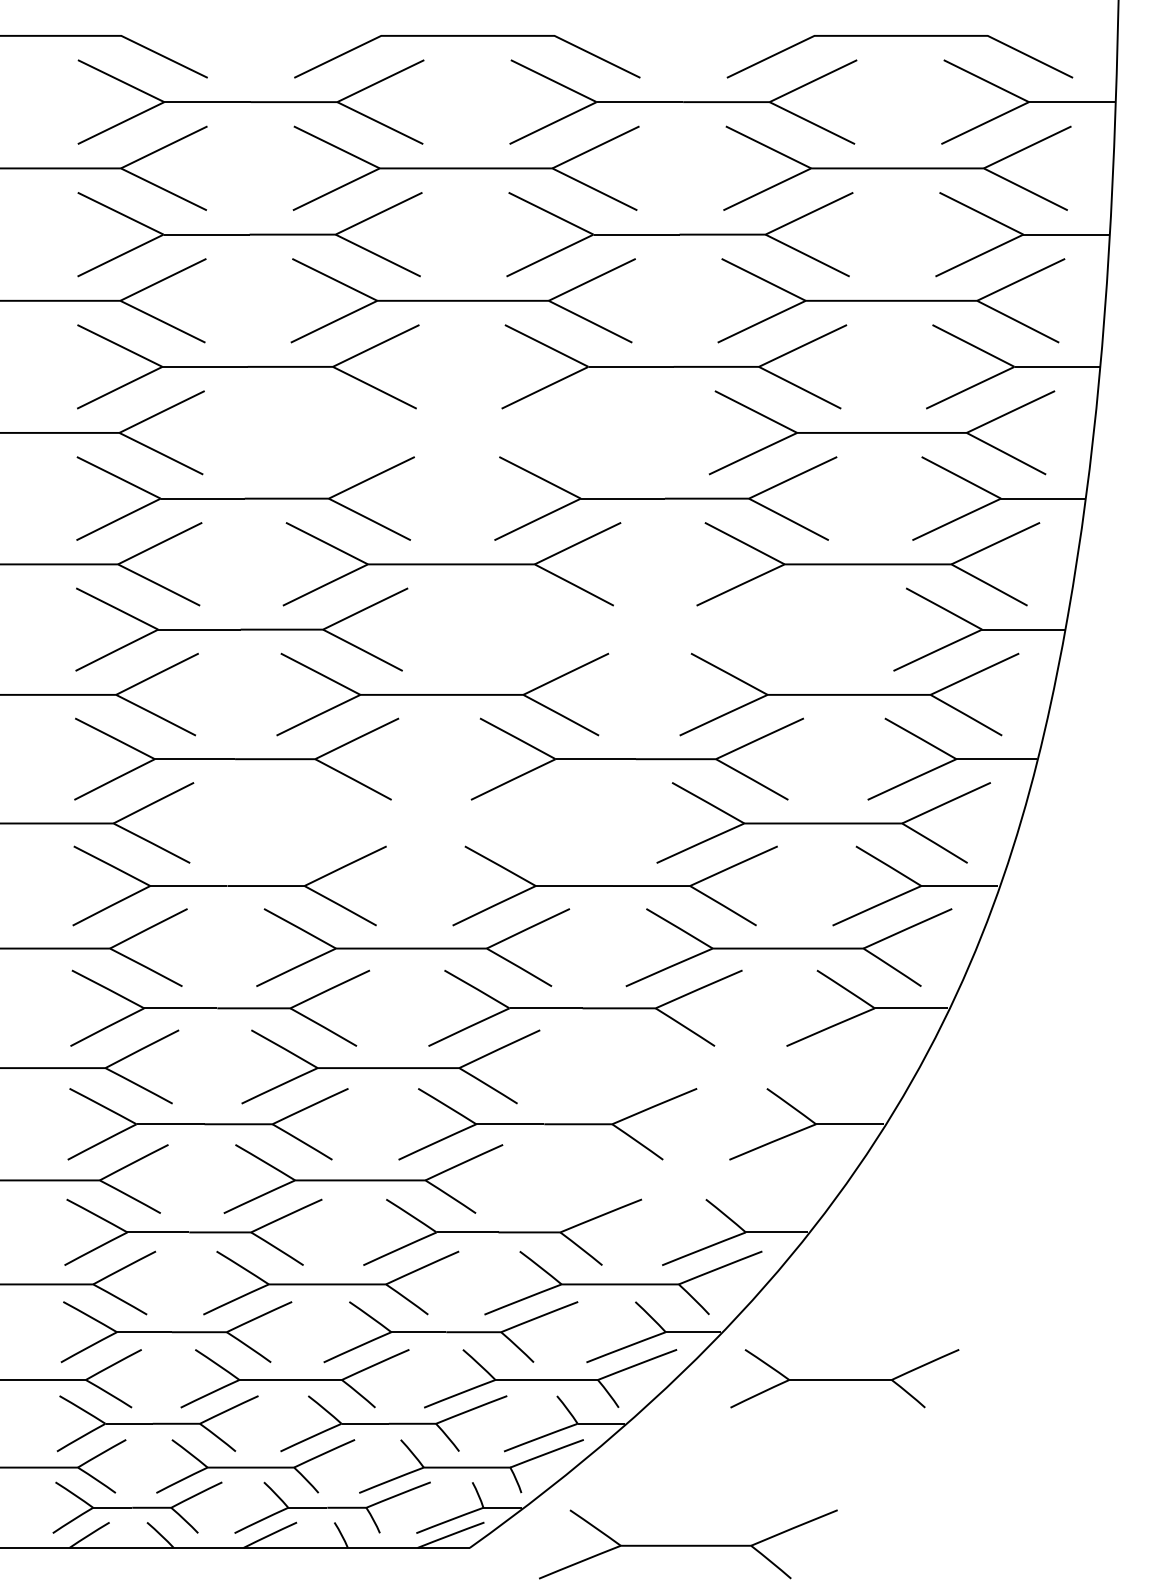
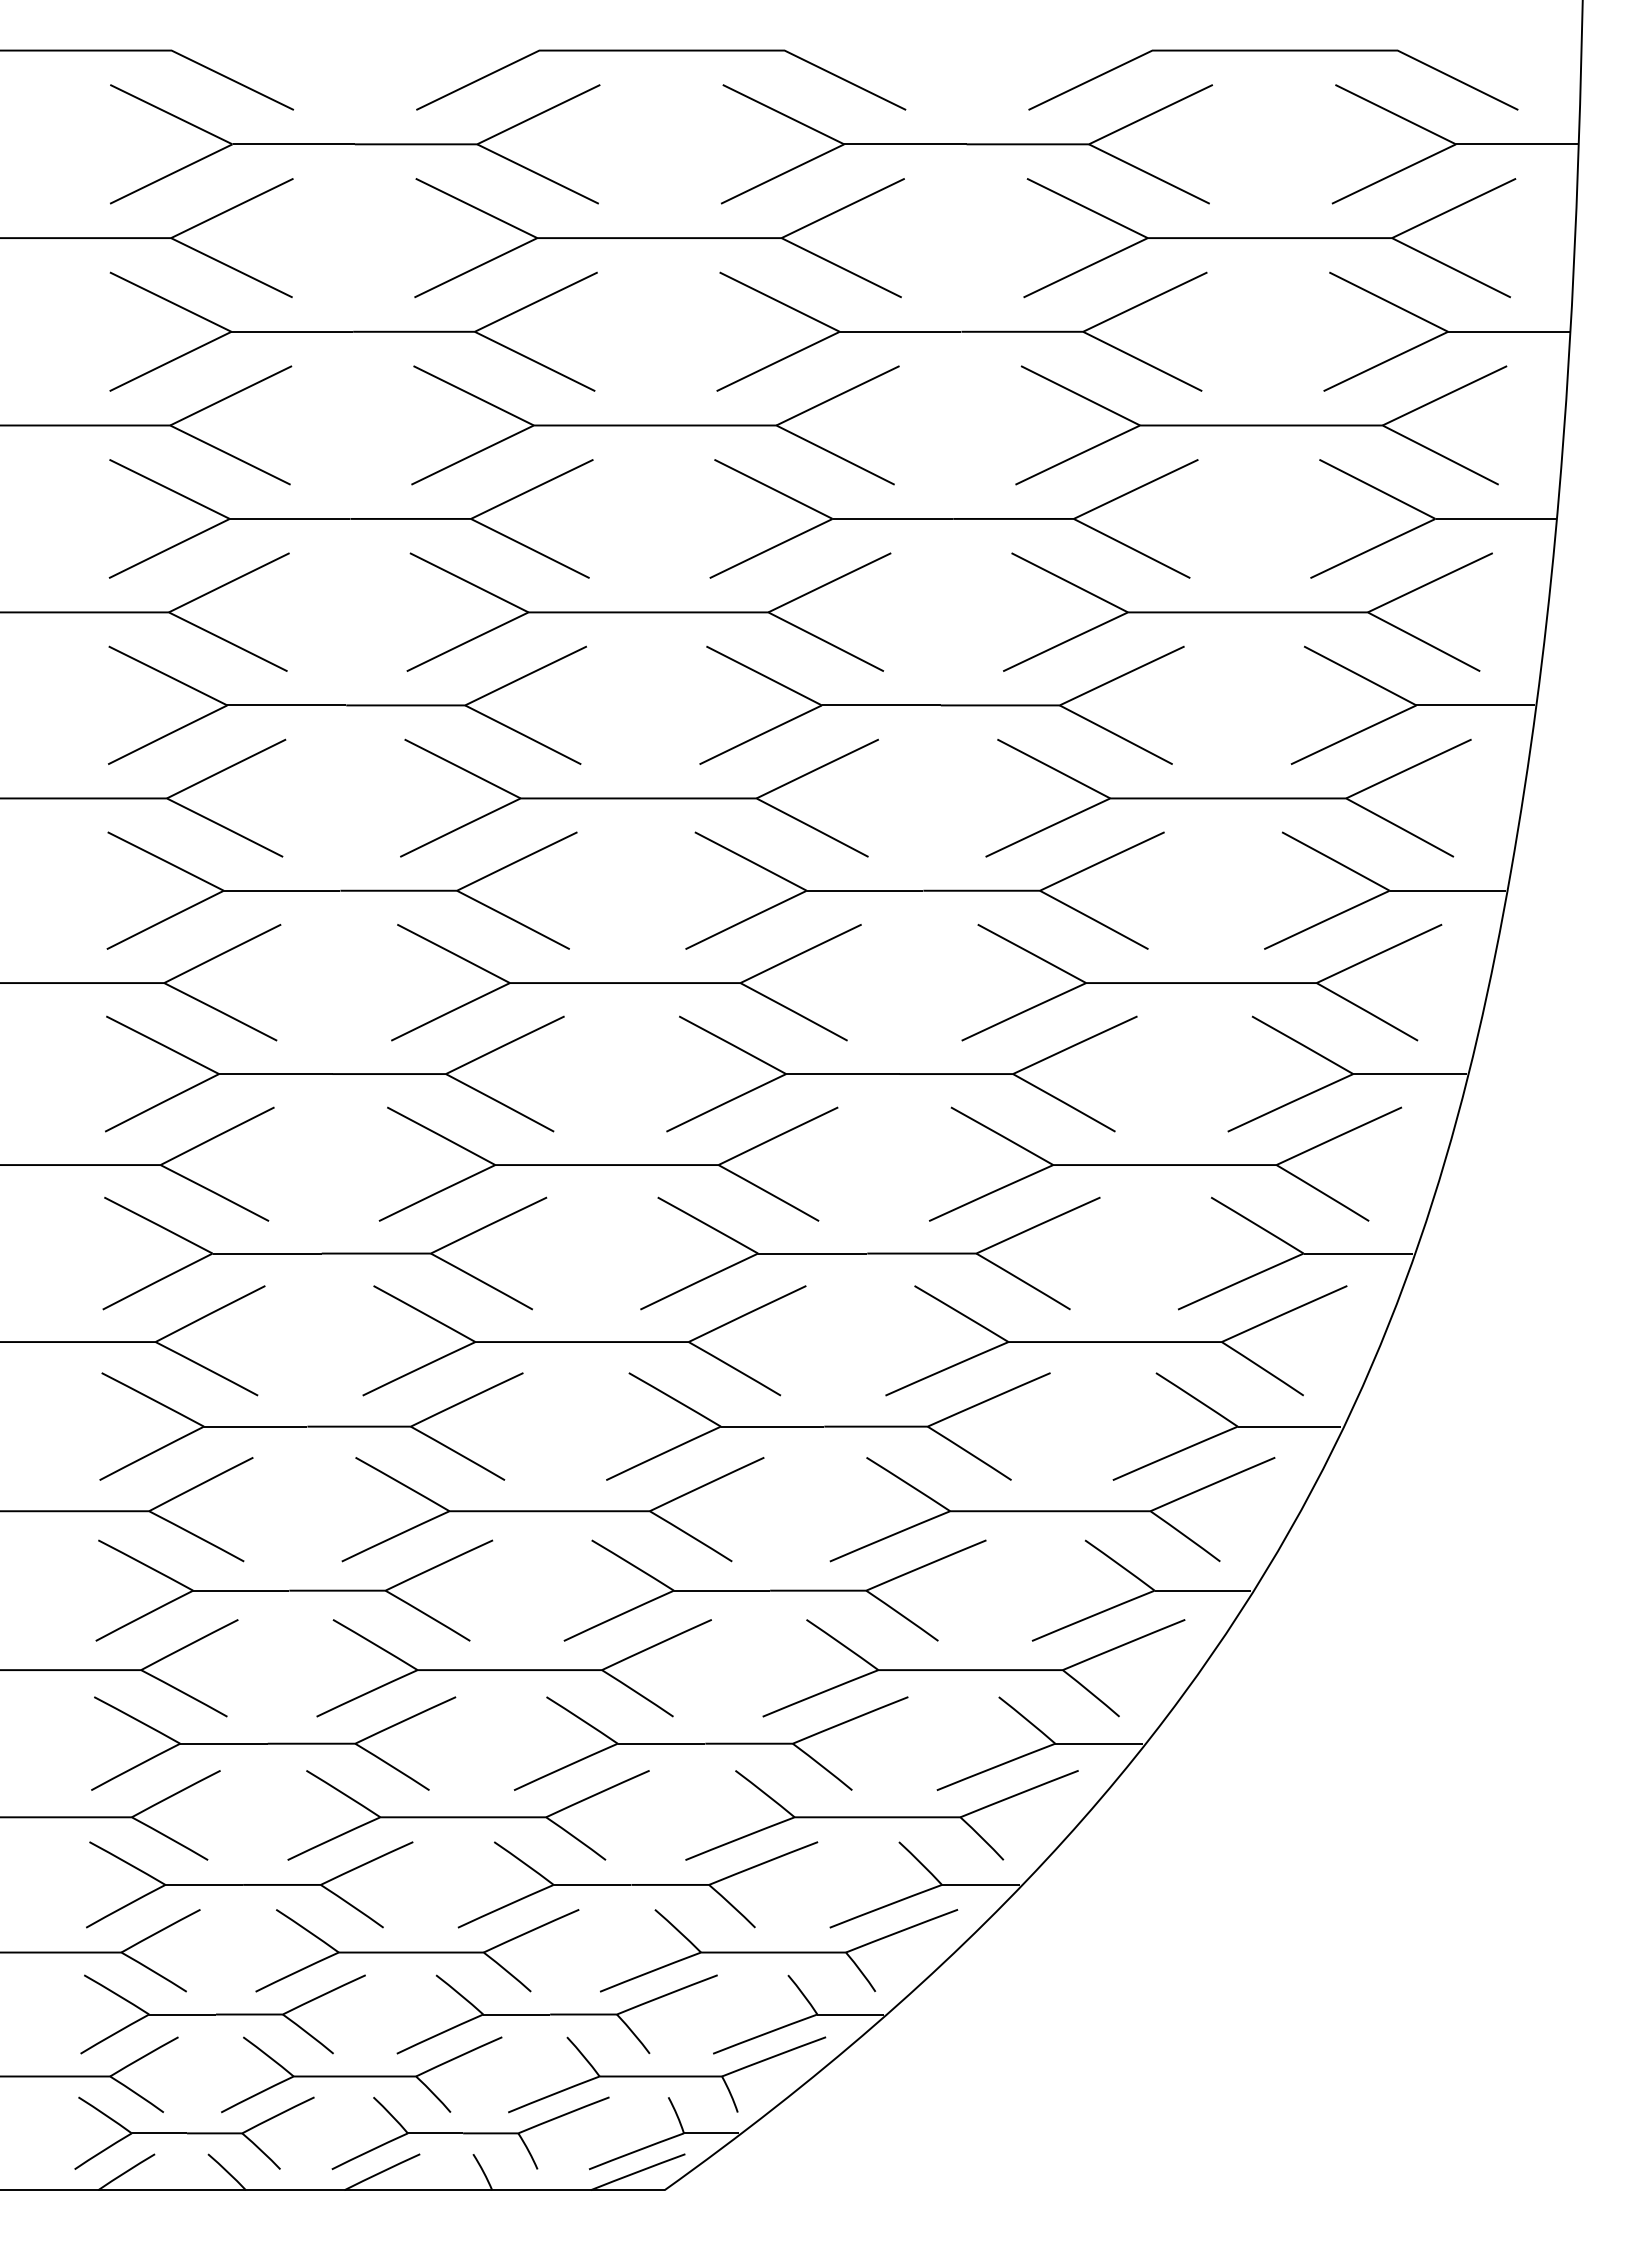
part: (458, 432) -> (648, 611), added
part: (653, 629) -> (924, 890), added
part: (430, 822) -> (608, 1163), added
part: (743, 1066) -> (1052, 1509), added
part: (844, 1378) -> (1195, 1950), removed
part: (688, 1544) -> (973, 1668), moved

